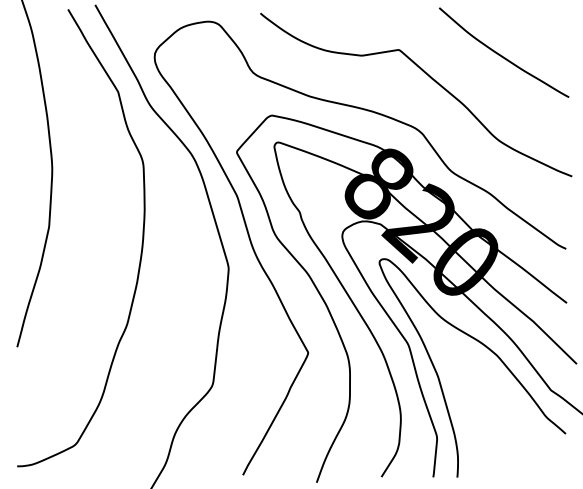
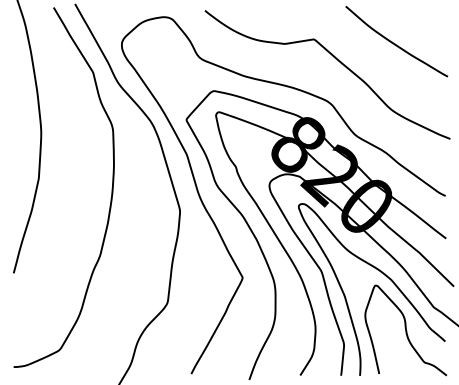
curve: (515, 419) -> (405, 330), added

